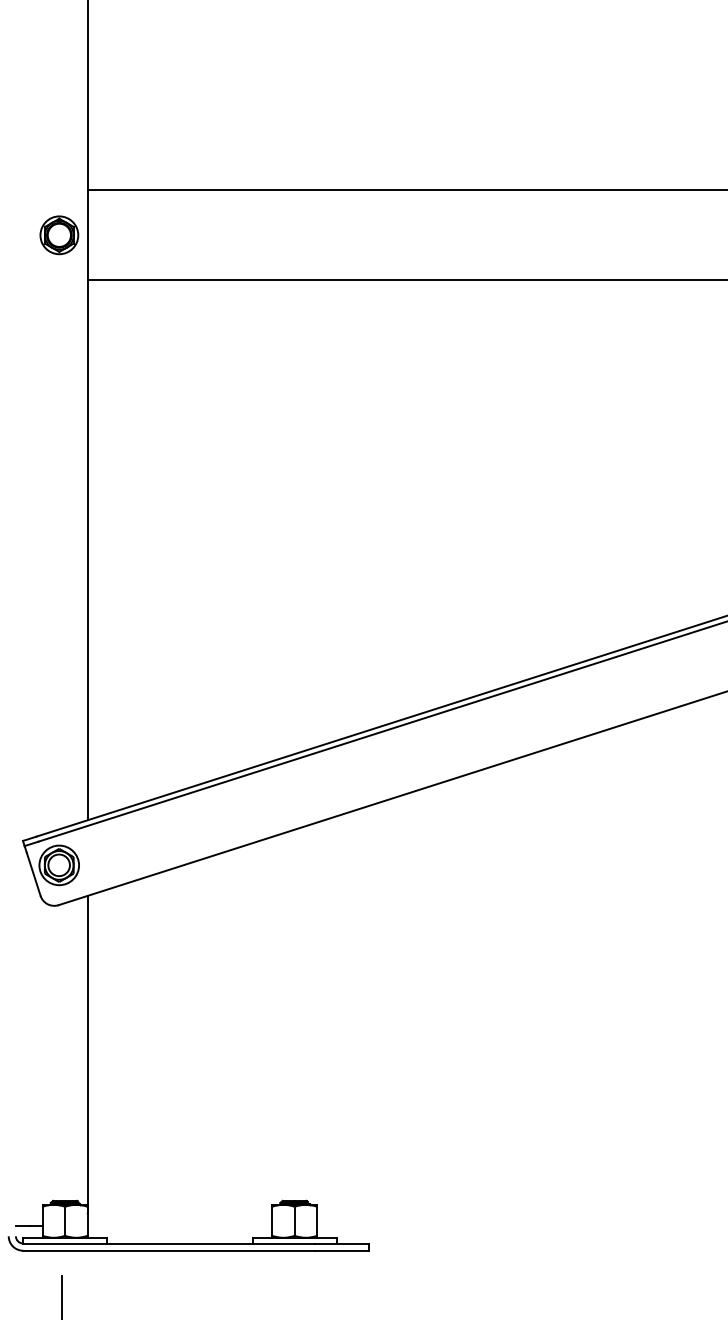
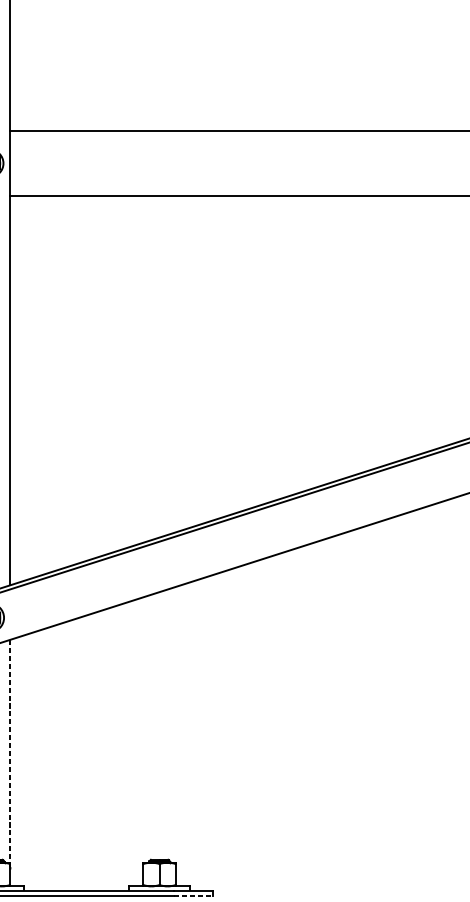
line: (87, 1053) -> (10, 753), solid -> dashed
line: (342, 1250) -> (194, 895), solid -> dashed

